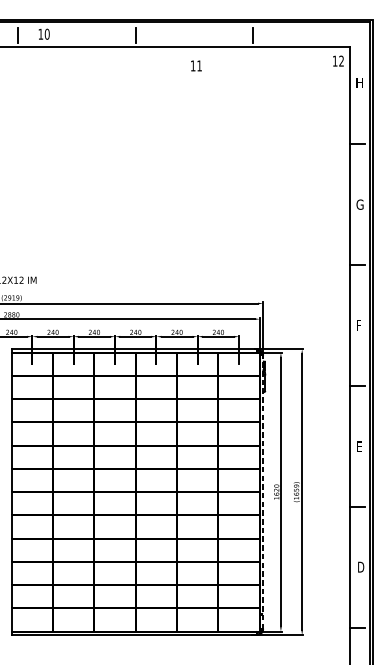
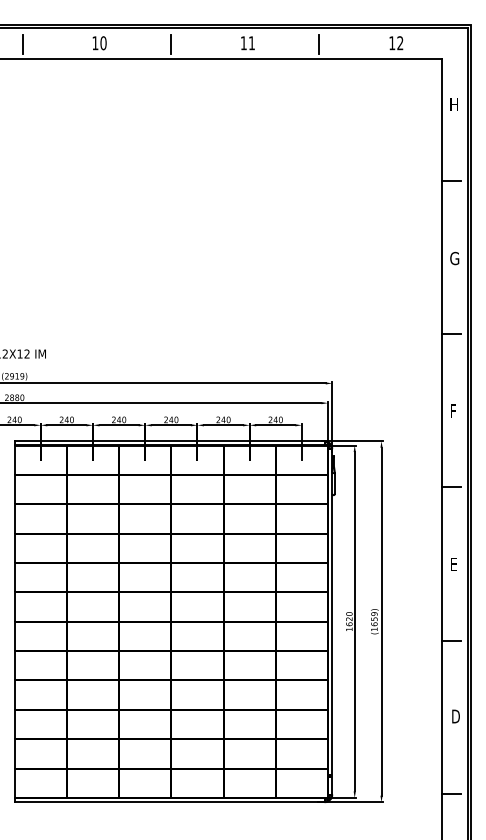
text: (44, 34) -> (99, 43), moved
text: (338, 61) -> (396, 43), moved
text: (196, 66) -> (247, 43), moved
line: (263, 491) -> (332, 621), dashed -> solid

